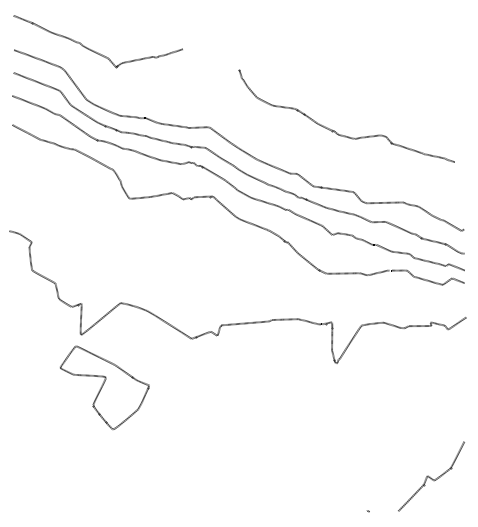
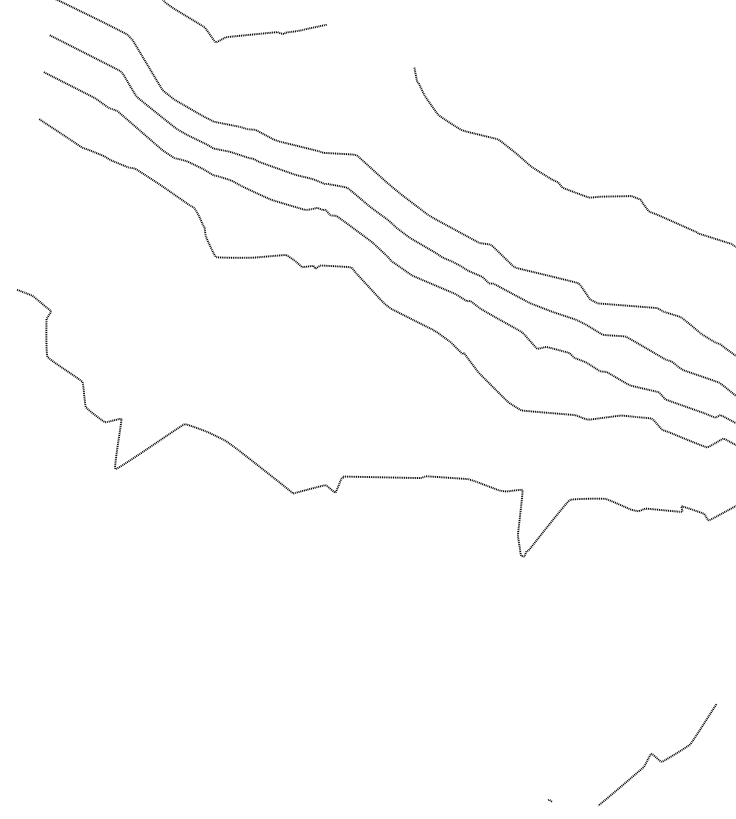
part: (104, 387) -> (144, 557), removed

